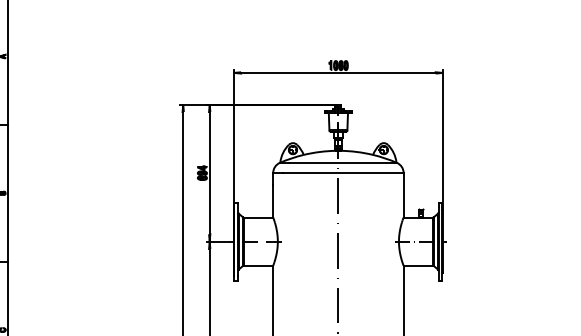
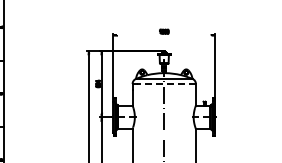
line: (338, 73) -> (164, 35), removed
line: (343, 172) -> (166, 83), solid -> dashed

